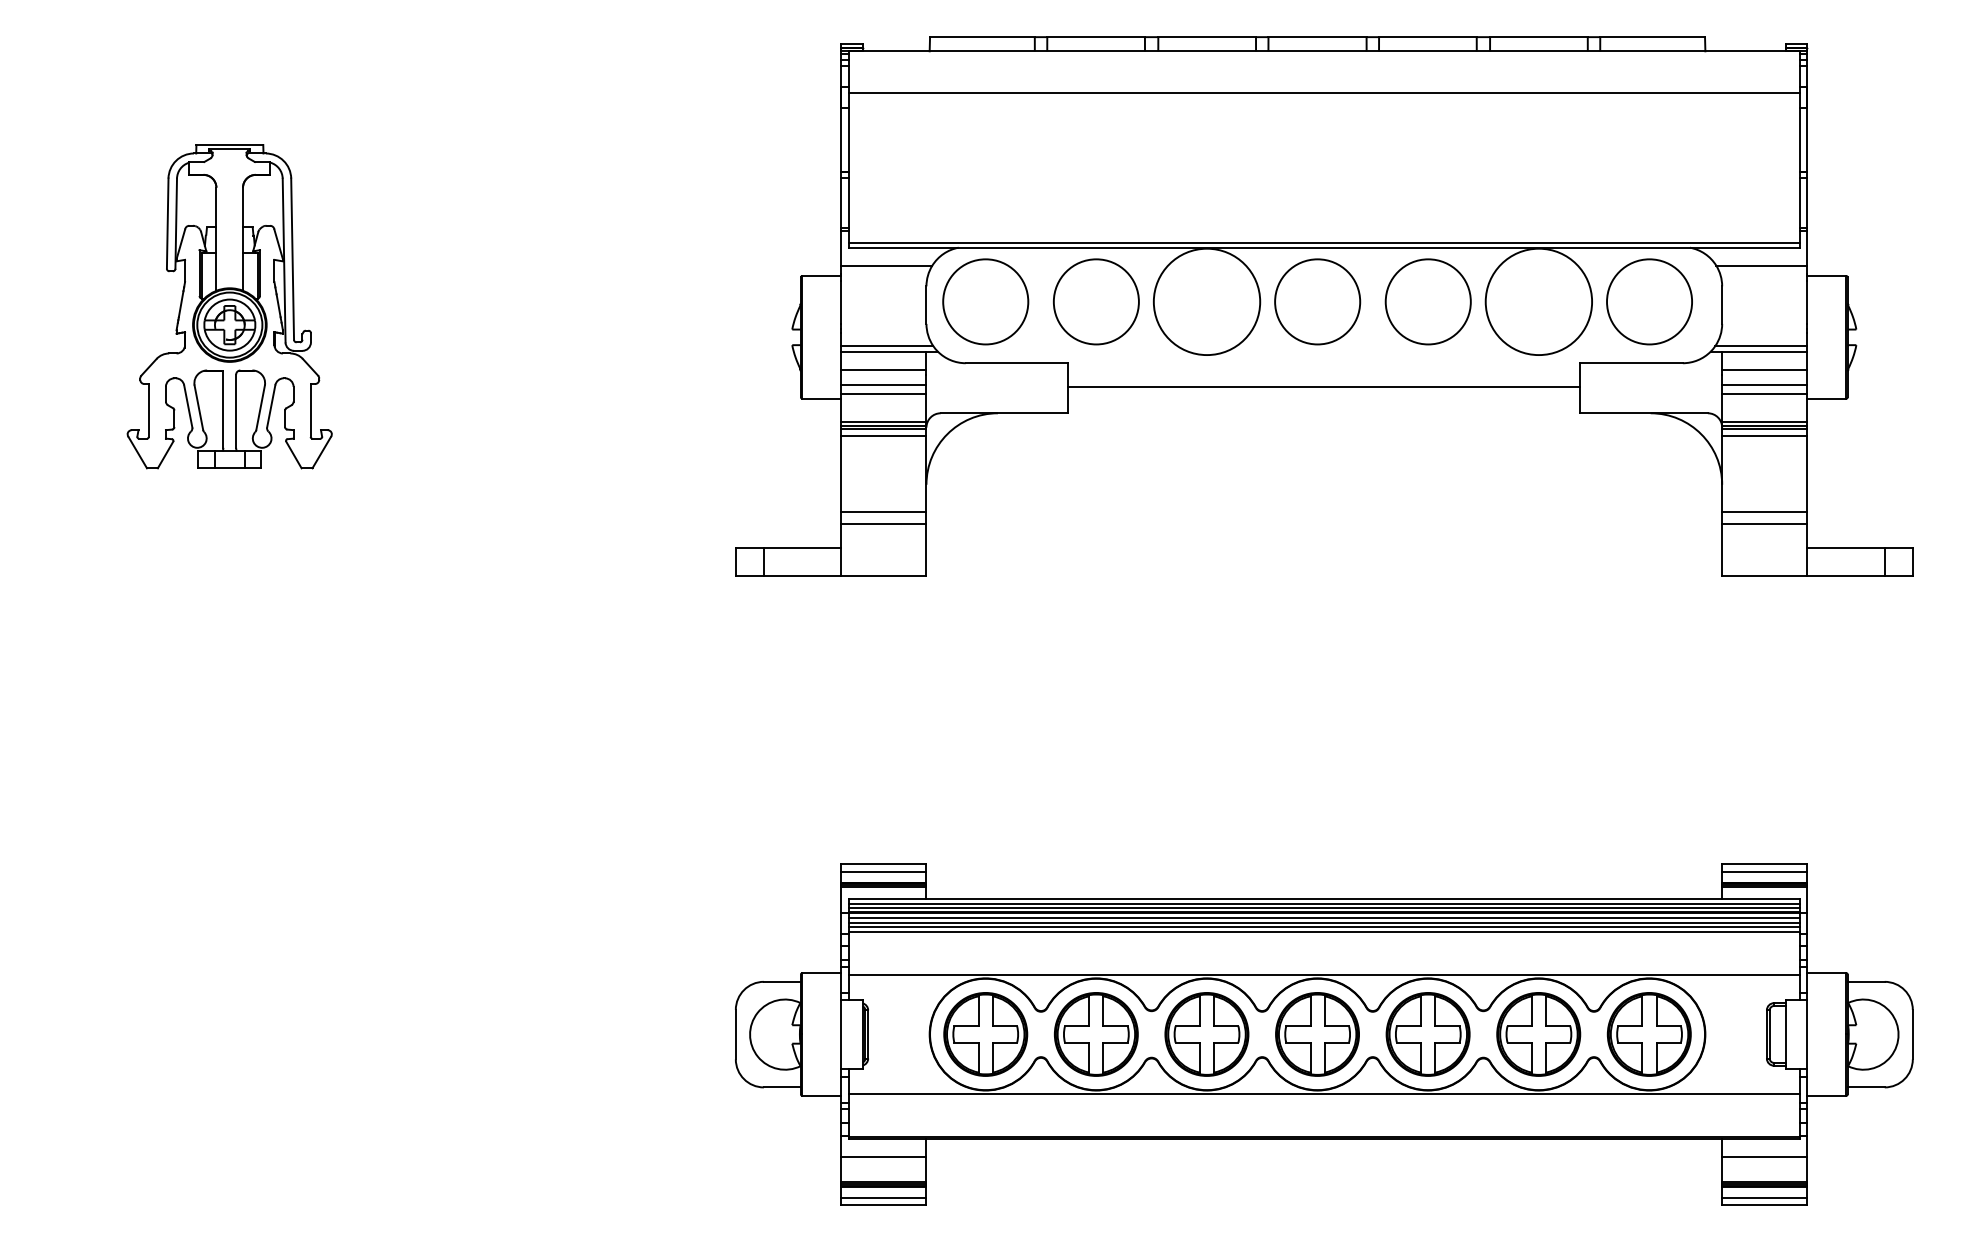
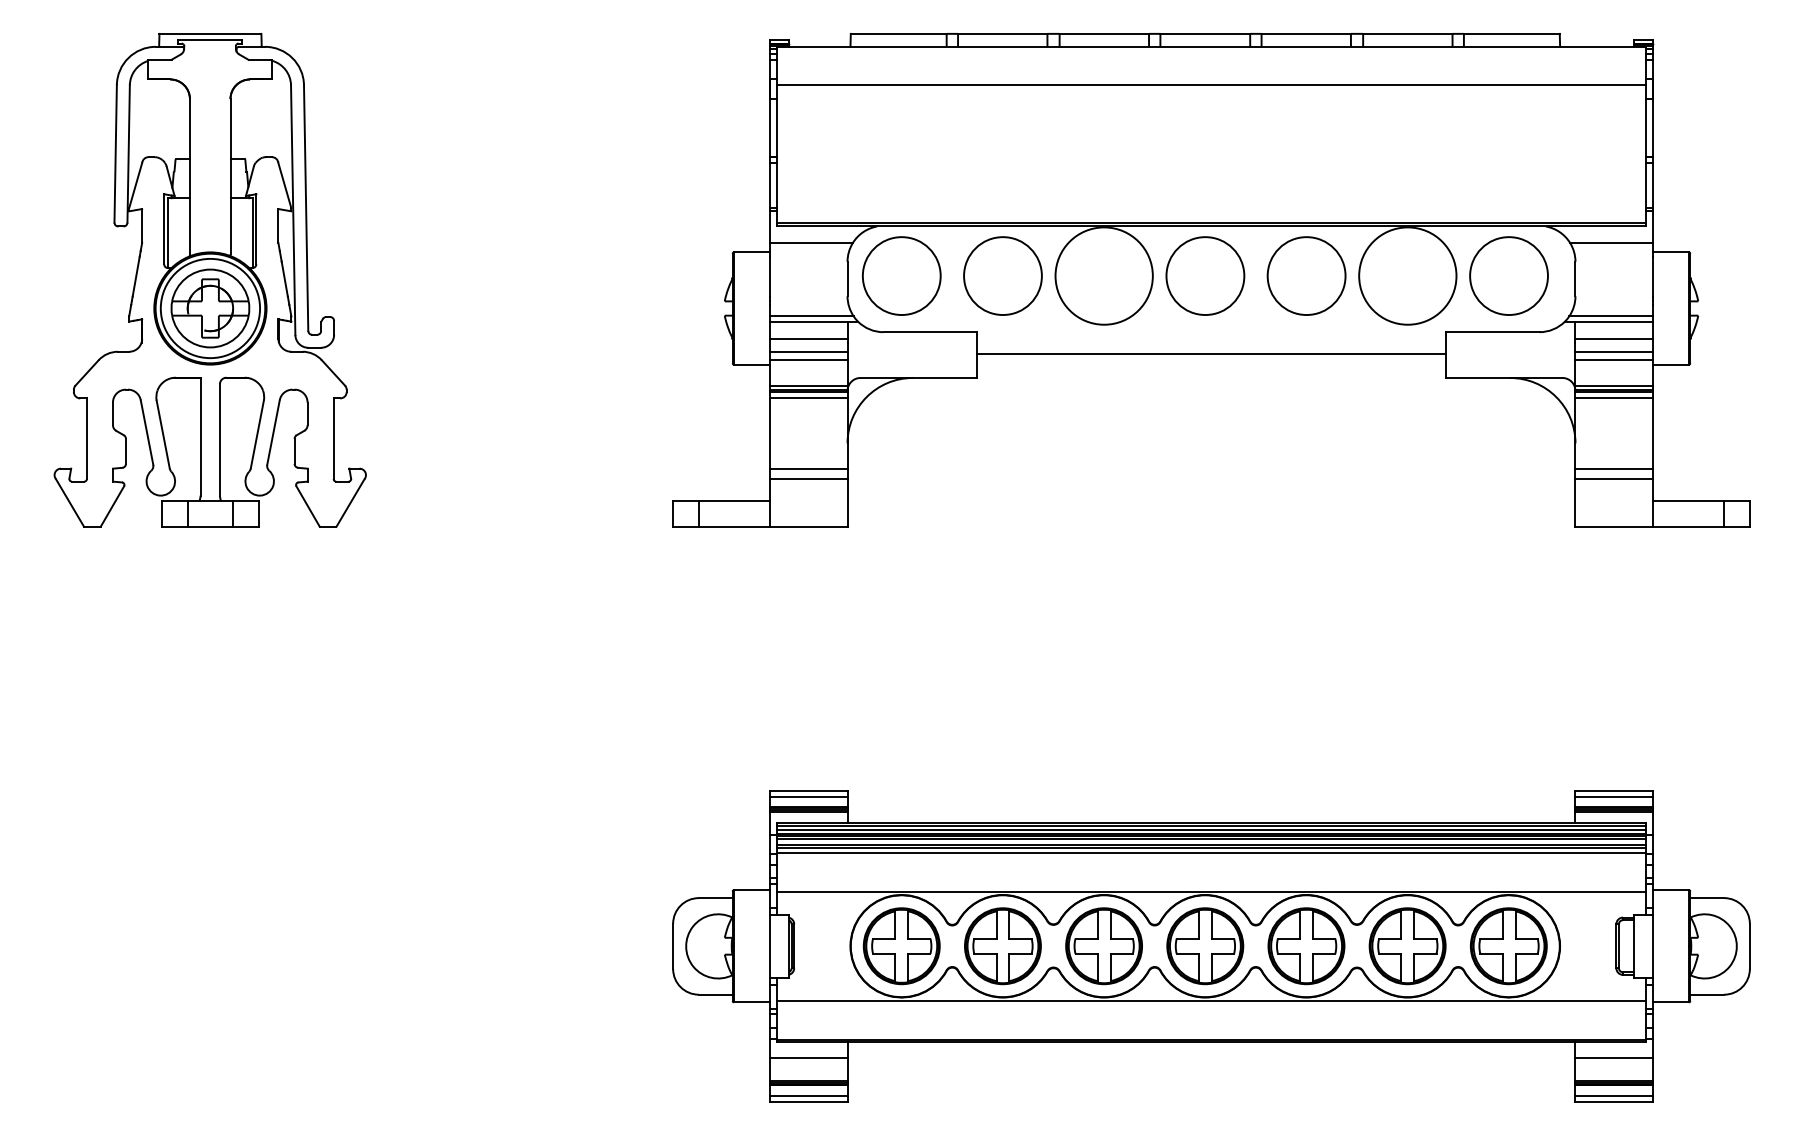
part: (229, 306) -> (209, 280), size x1.67

